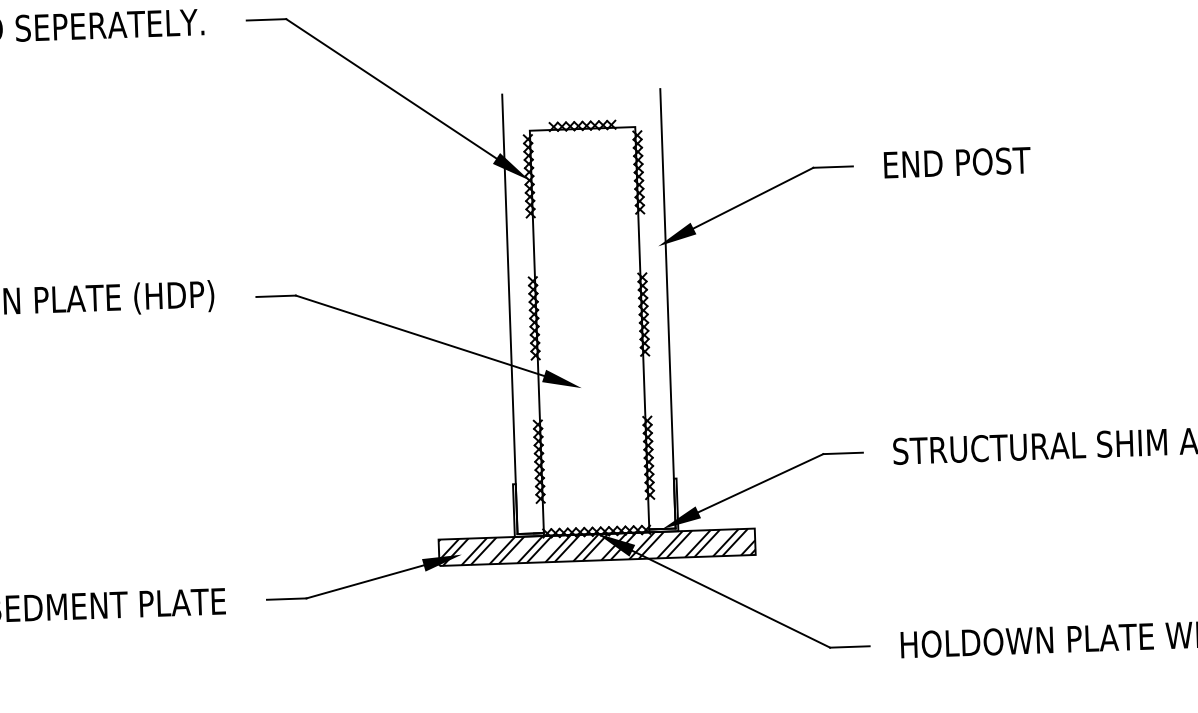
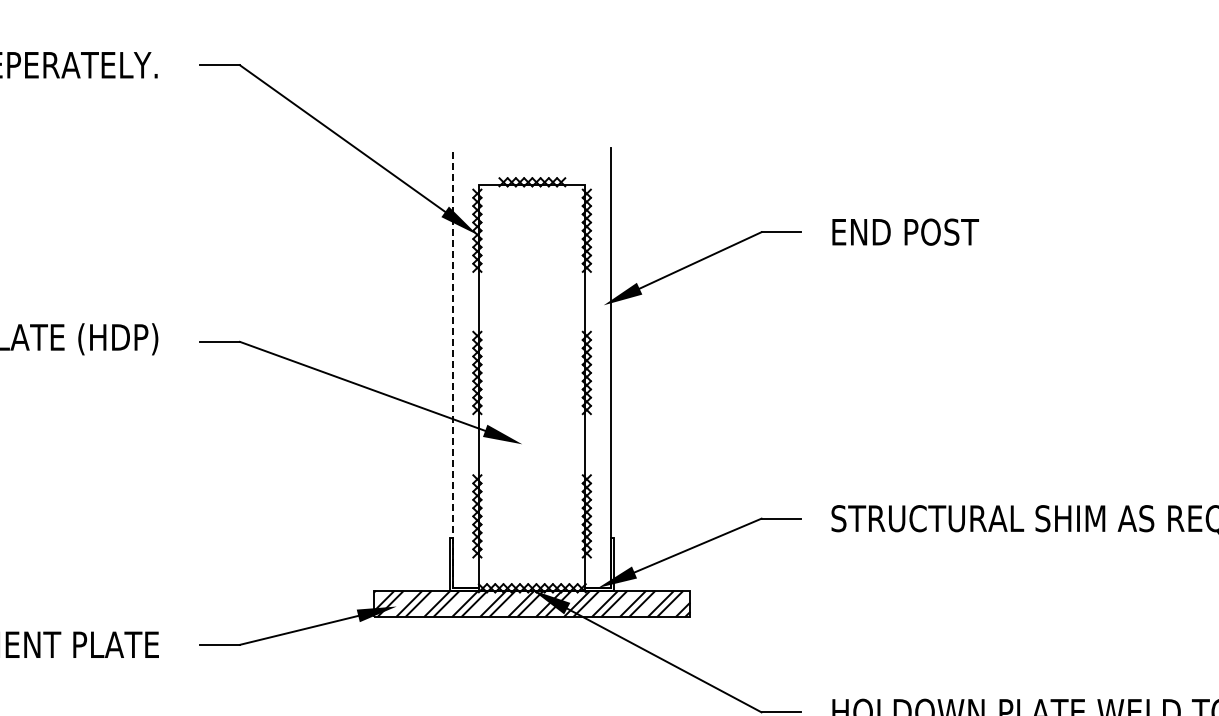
line: (510, 314) -> (453, 368), solid -> dashed

